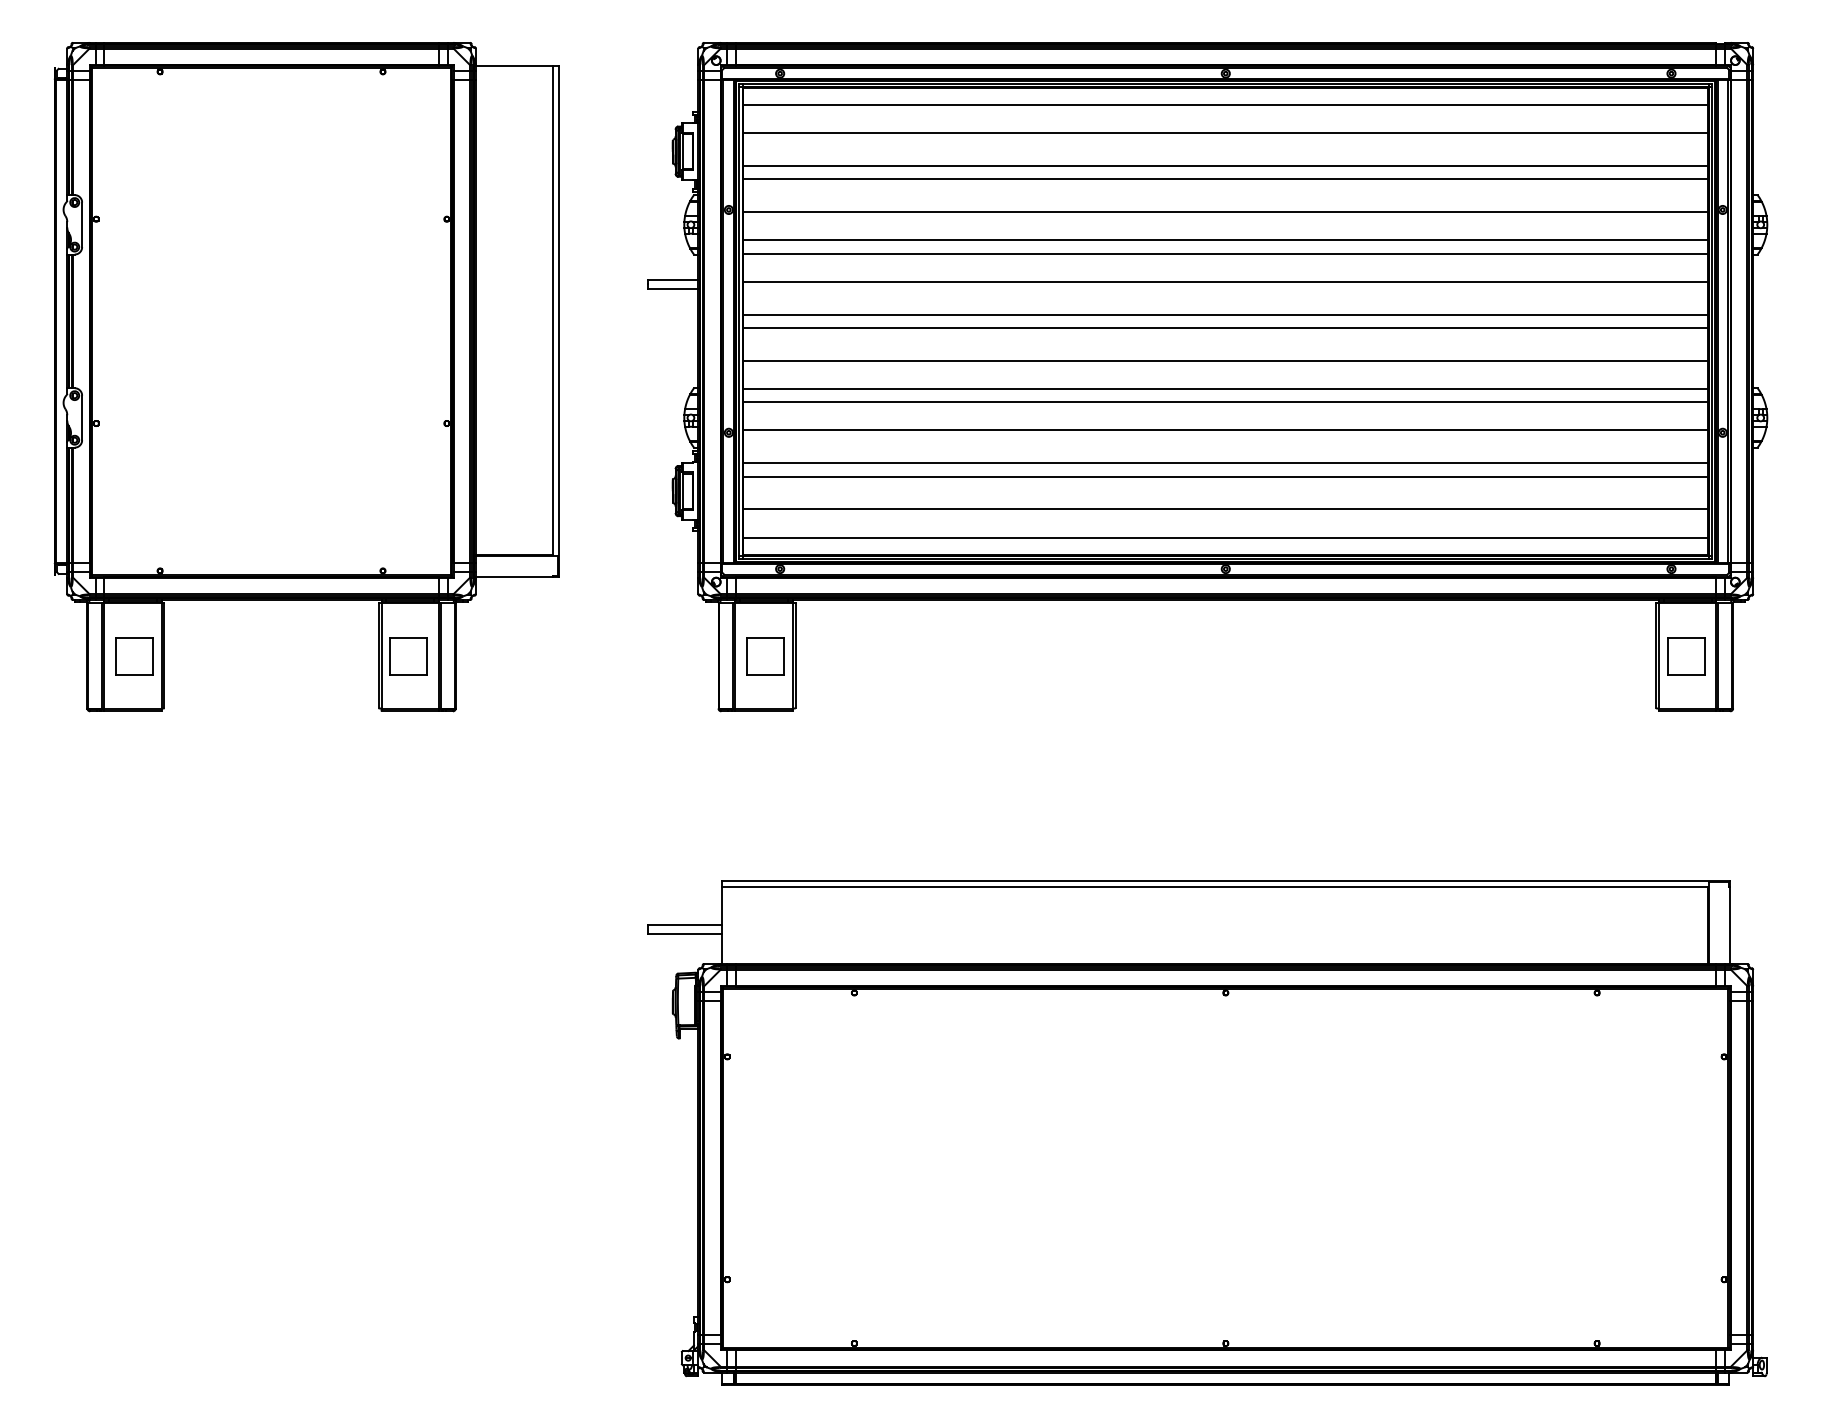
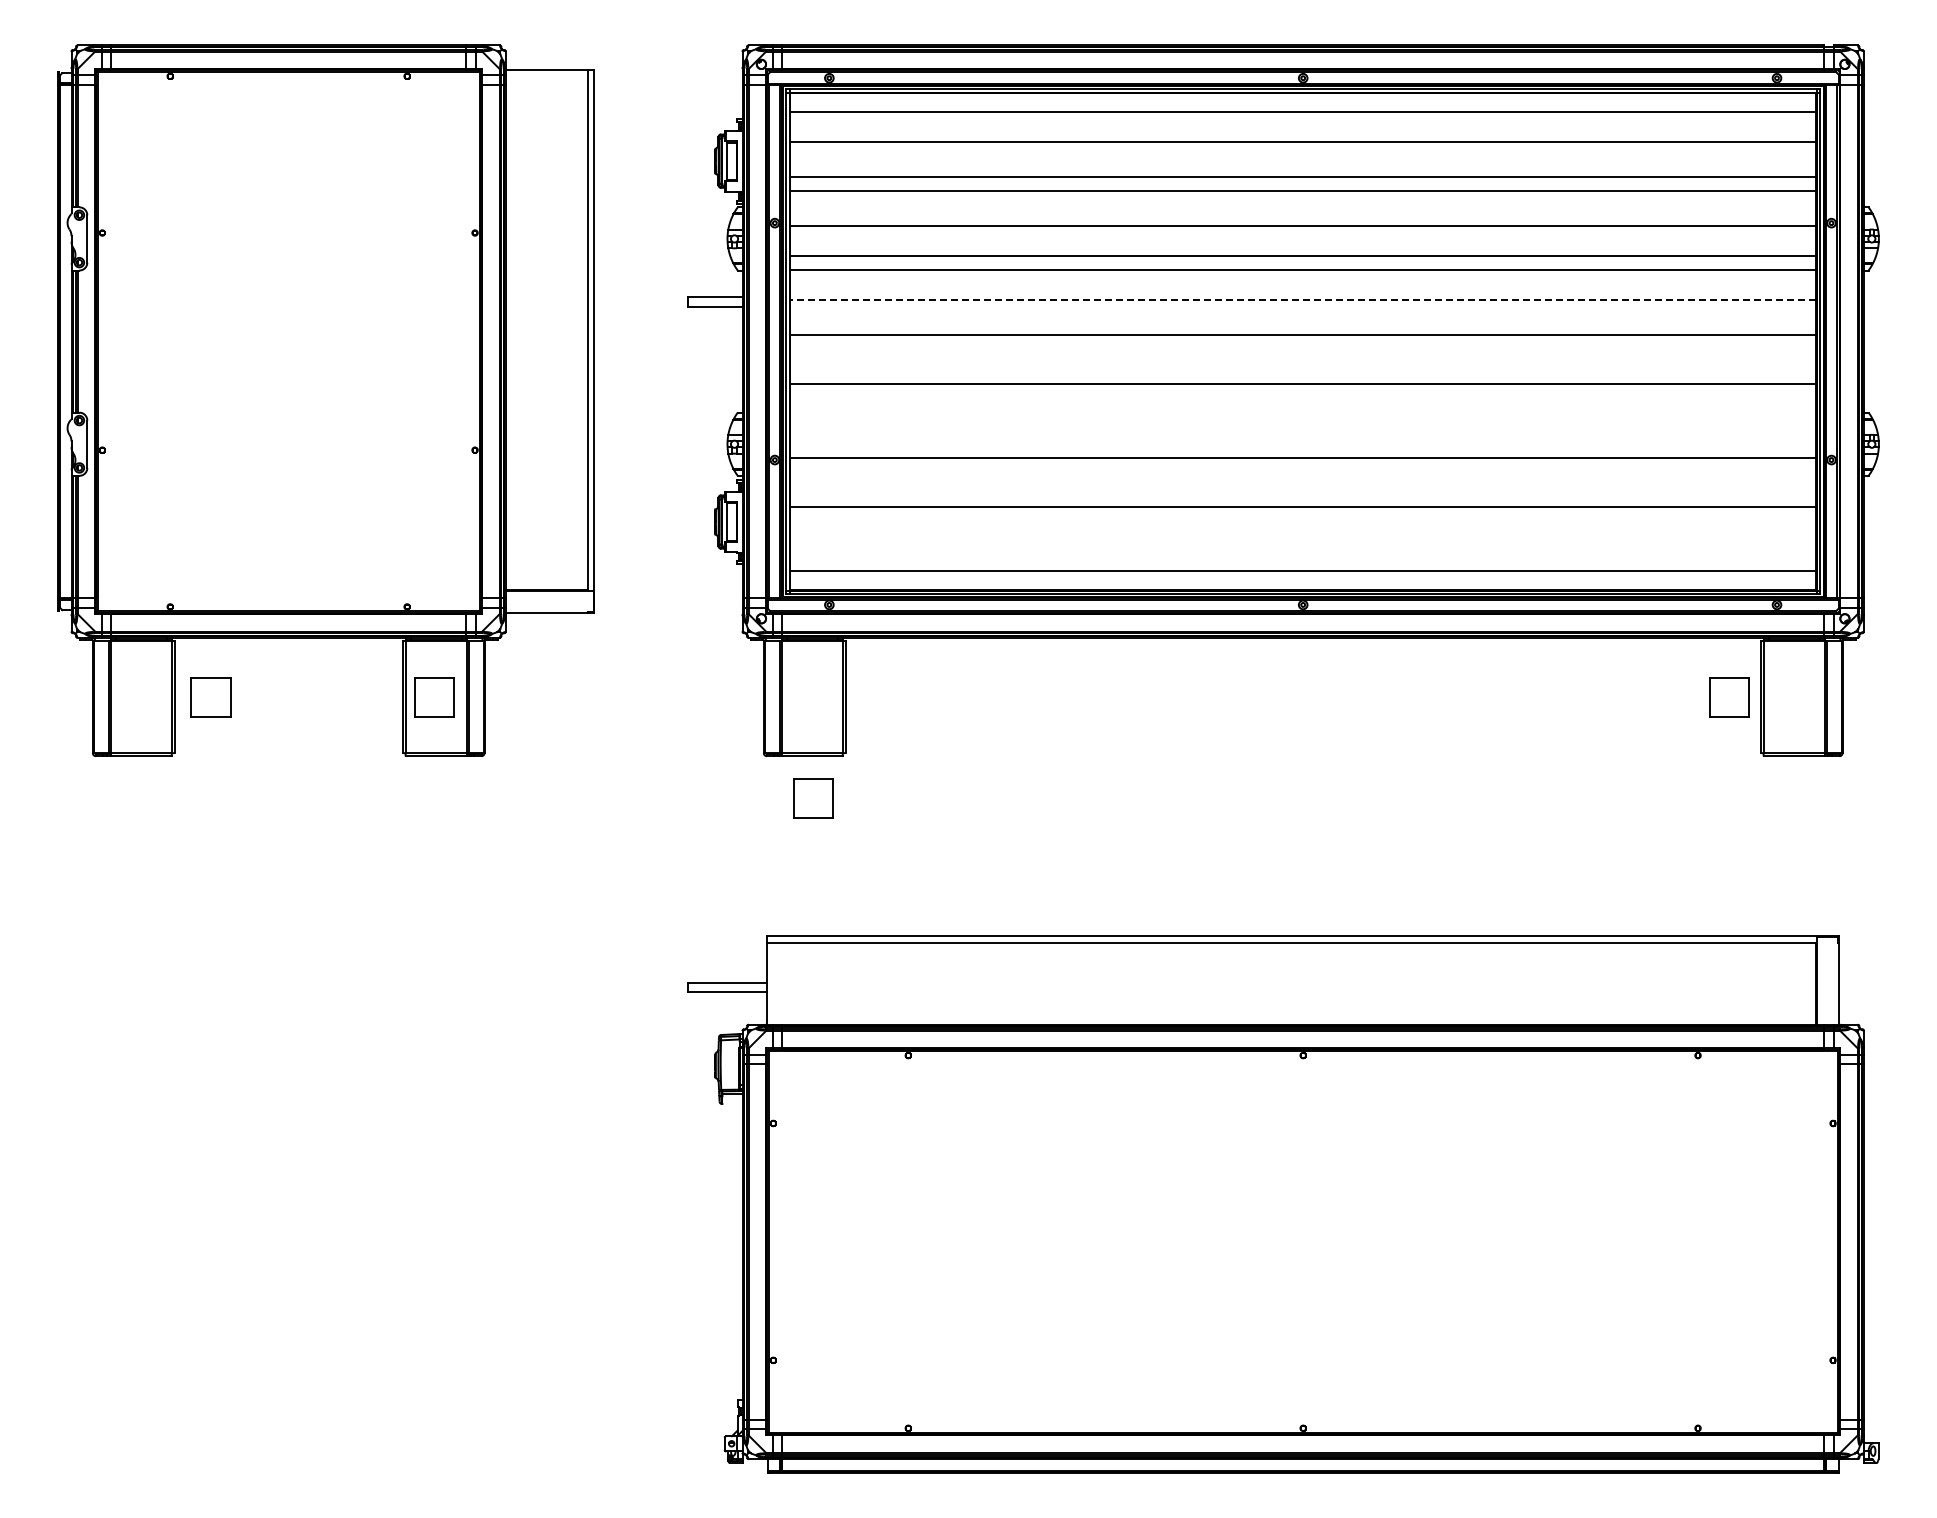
line: (1226, 281) -> (1303, 299), solid -> dashed
line: (1226, 327) -> (1303, 348), removed
line: (1226, 389) -> (1303, 413), removed
line: (1226, 402) -> (1303, 427), removed
line: (1226, 463) -> (1303, 492), removed
line: (1226, 509) -> (1303, 541), removed
part: (134, 656) -> (210, 697), moved
part: (765, 656) -> (813, 798), moved
part: (1686, 656) -> (1729, 697), moved

